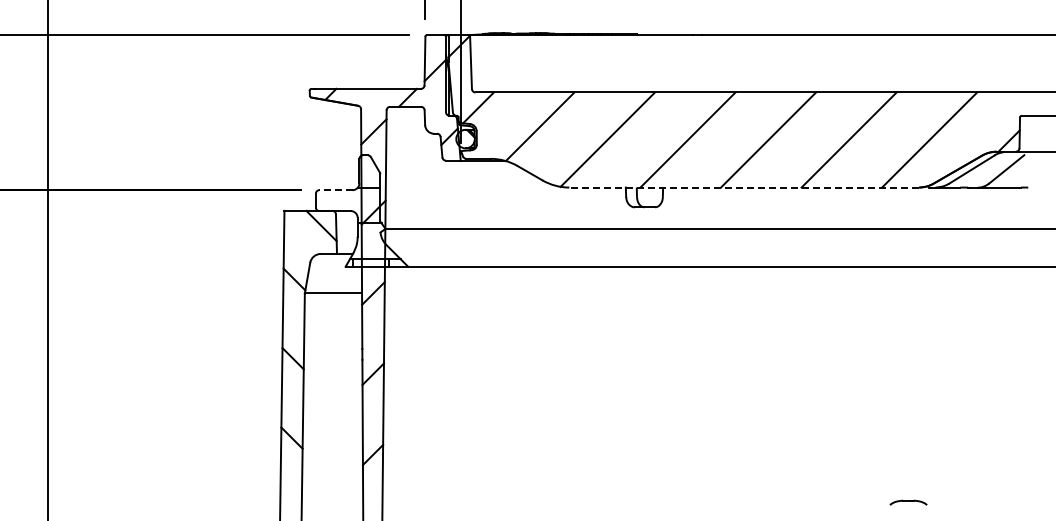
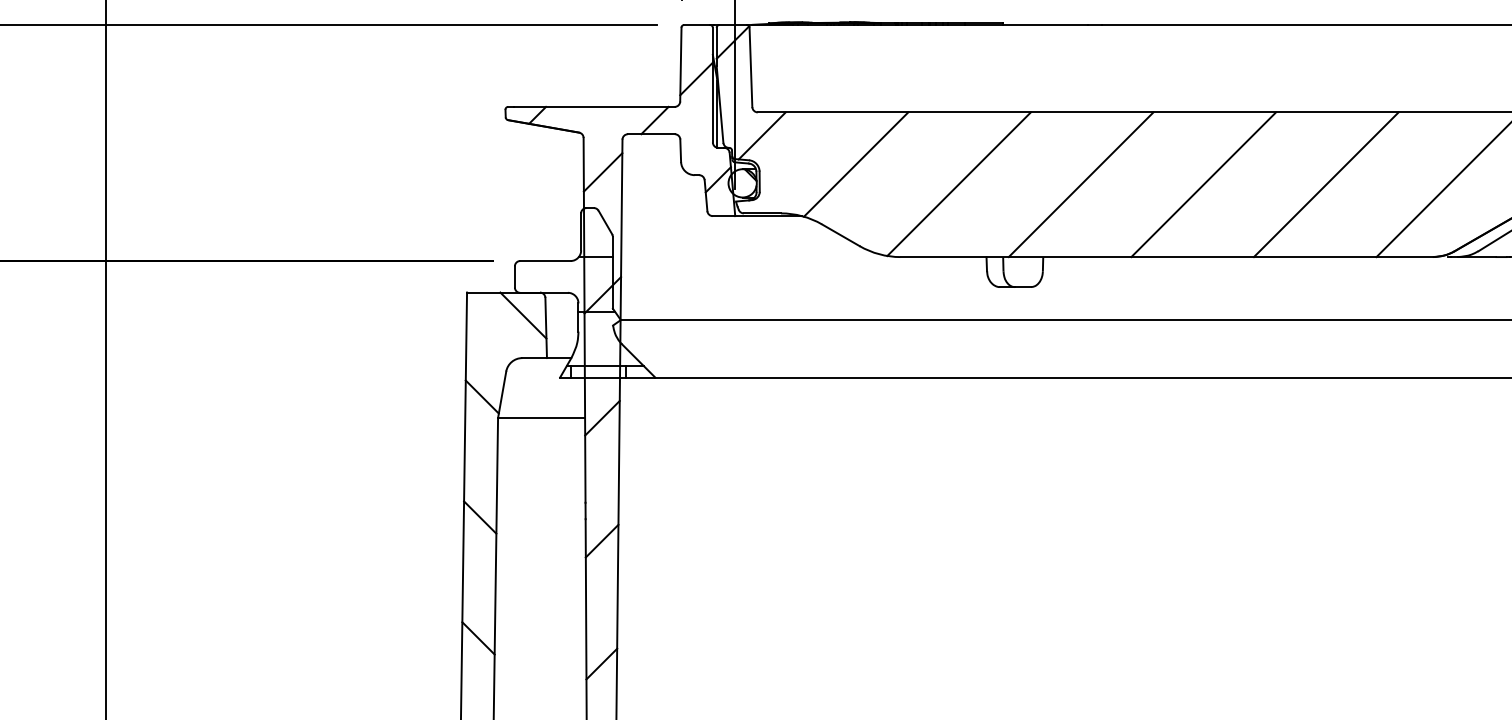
line: (744, 187) -> (1167, 256), dashed -> solid
line: (335, 190) -> (544, 261), dashed -> solid

